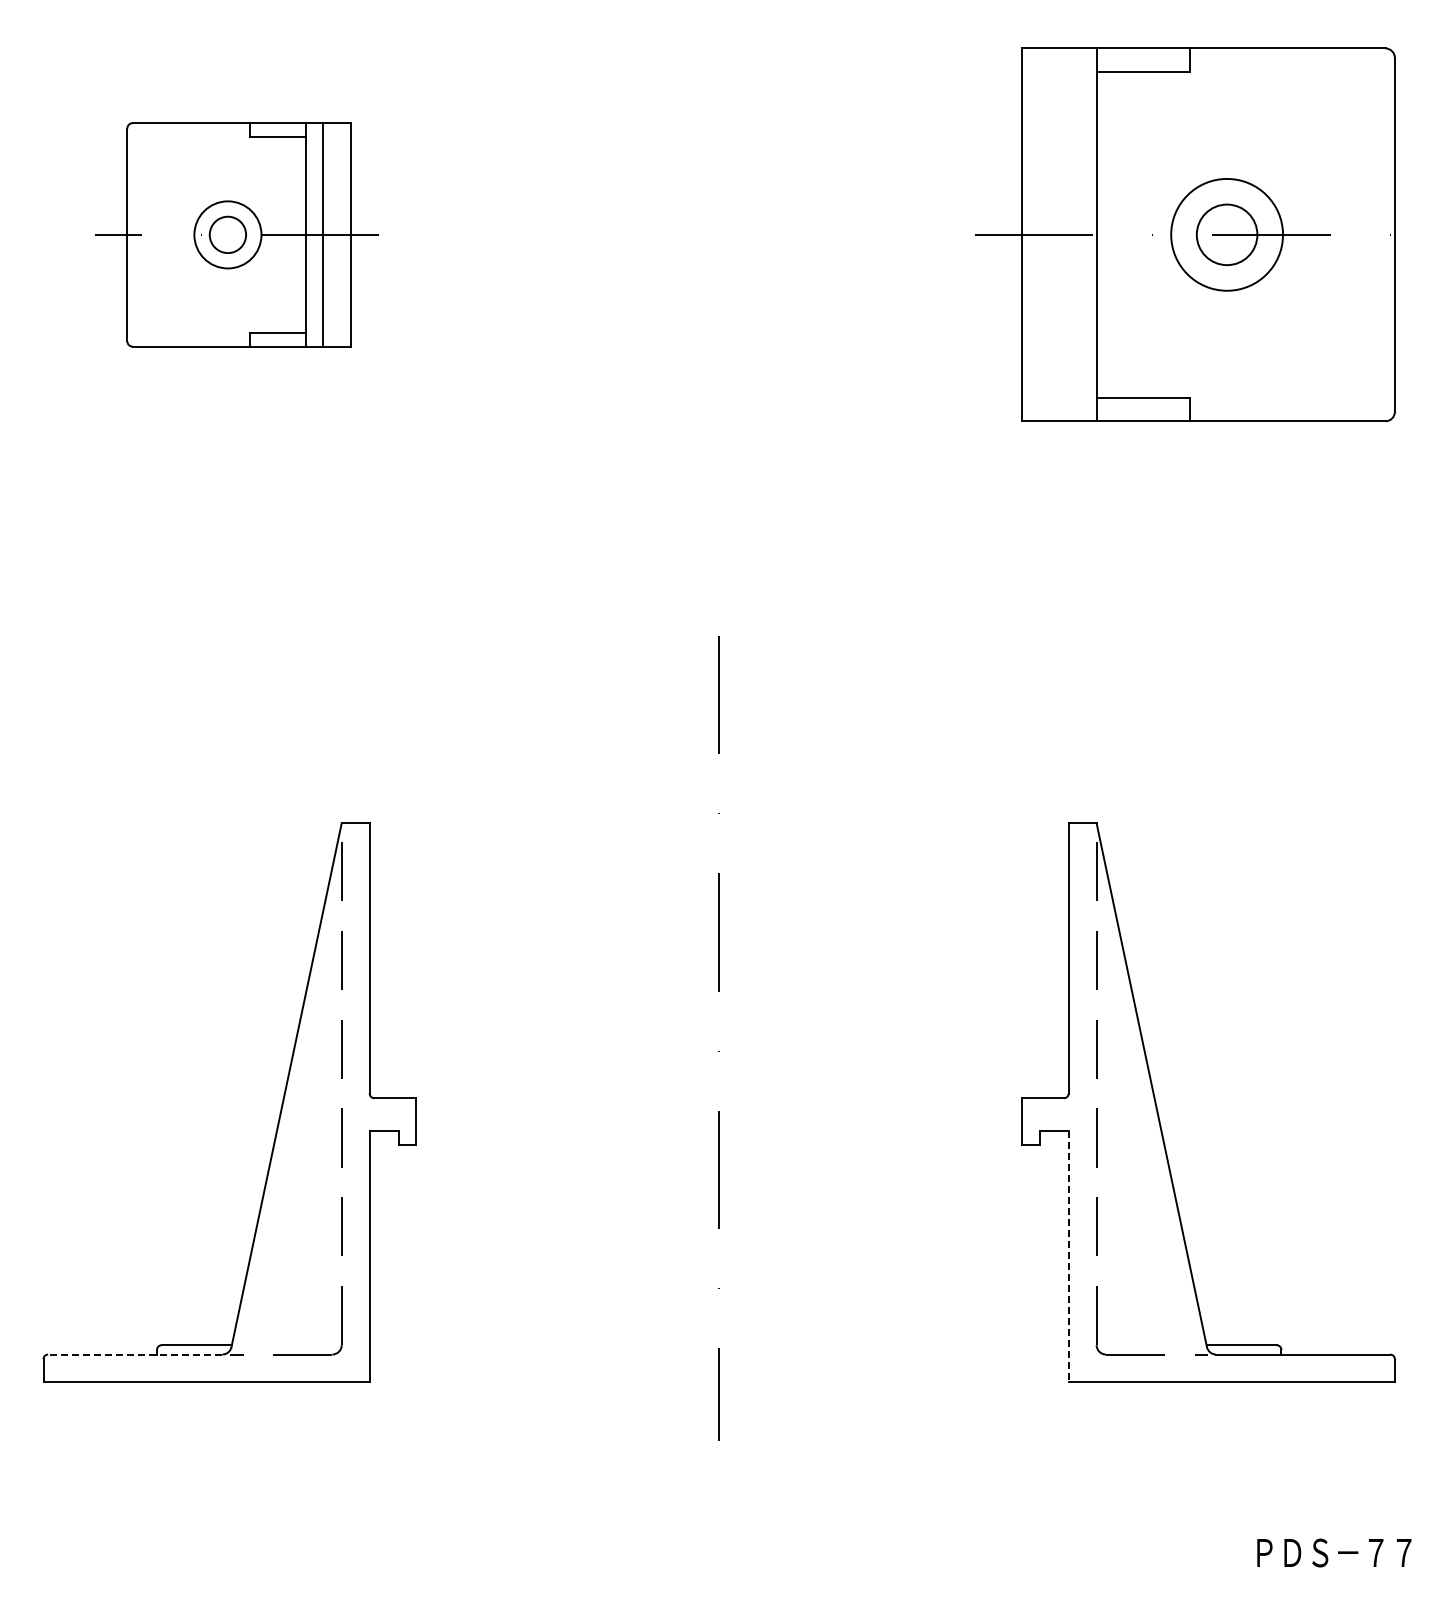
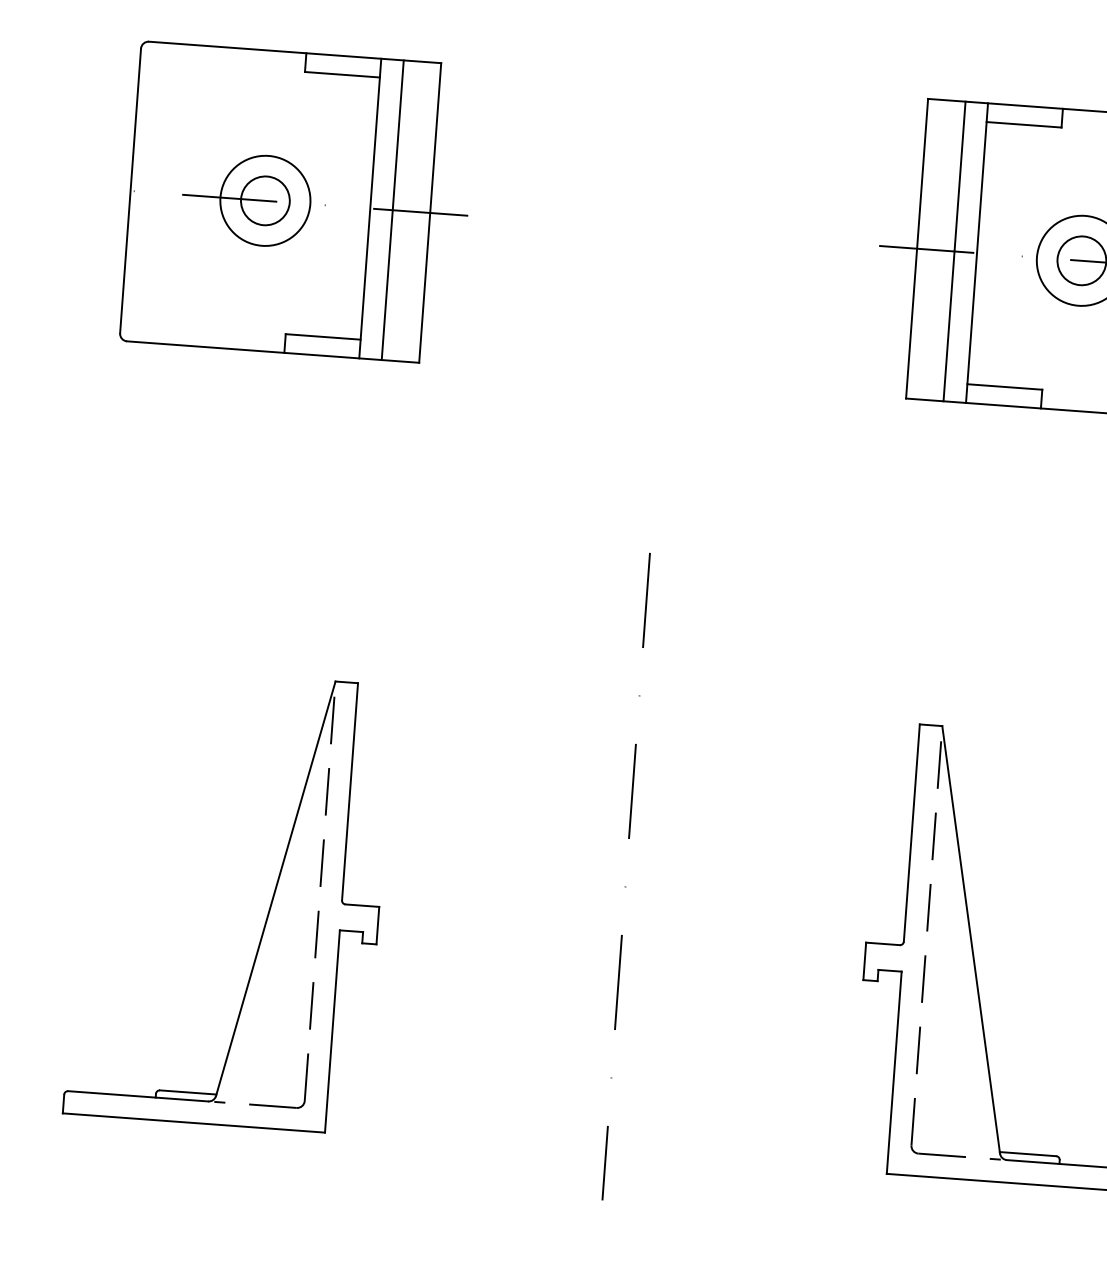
part: (252, 234) -> (298, 203), size x1.67
line: (1068, 234) -> (954, 251), added
line: (1068, 1256) -> (894, 1072), dashed -> solid
line: (134, 1354) -> (137, 1096), dashed -> solid

